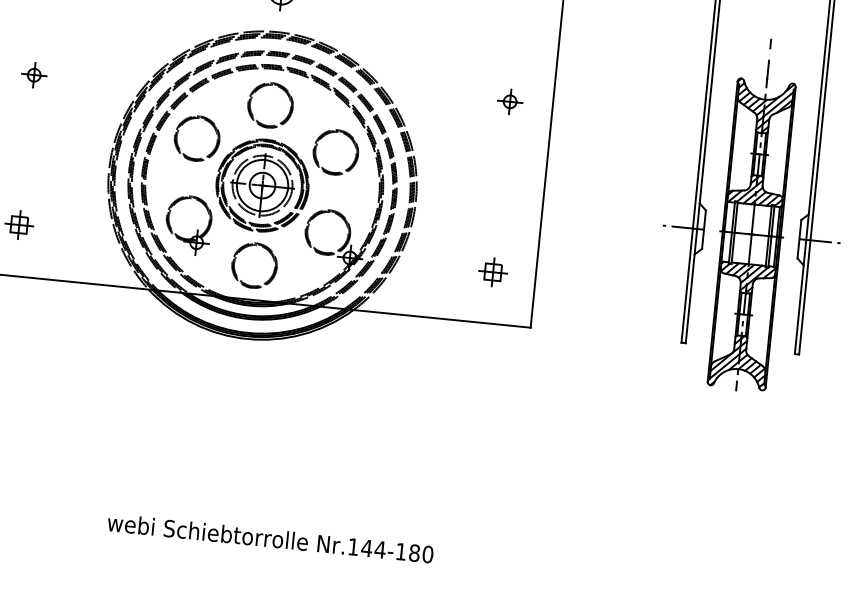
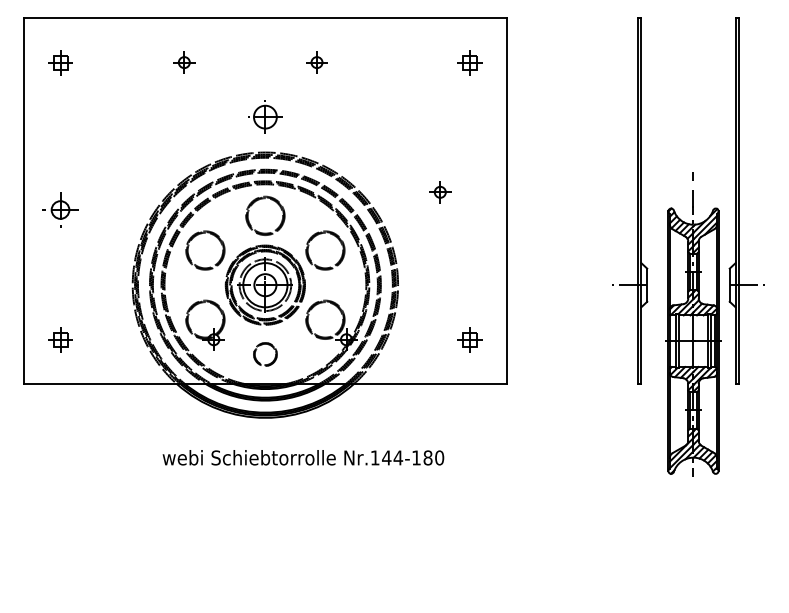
part: (34, 75) -> (60, 210), size x1.6
part: (510, 102) -> (440, 192), moved
part: (753, 215) -> (693, 324), moved
circle: (254, 265) -> (265, 354), size x0.6
text: (270, 538) -> (303, 457), moved

